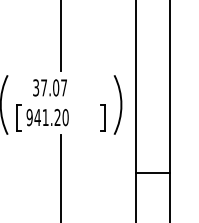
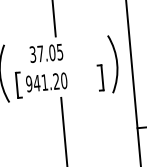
text: (63, 87) -> (59, 51), 37.07 -> 37.05

